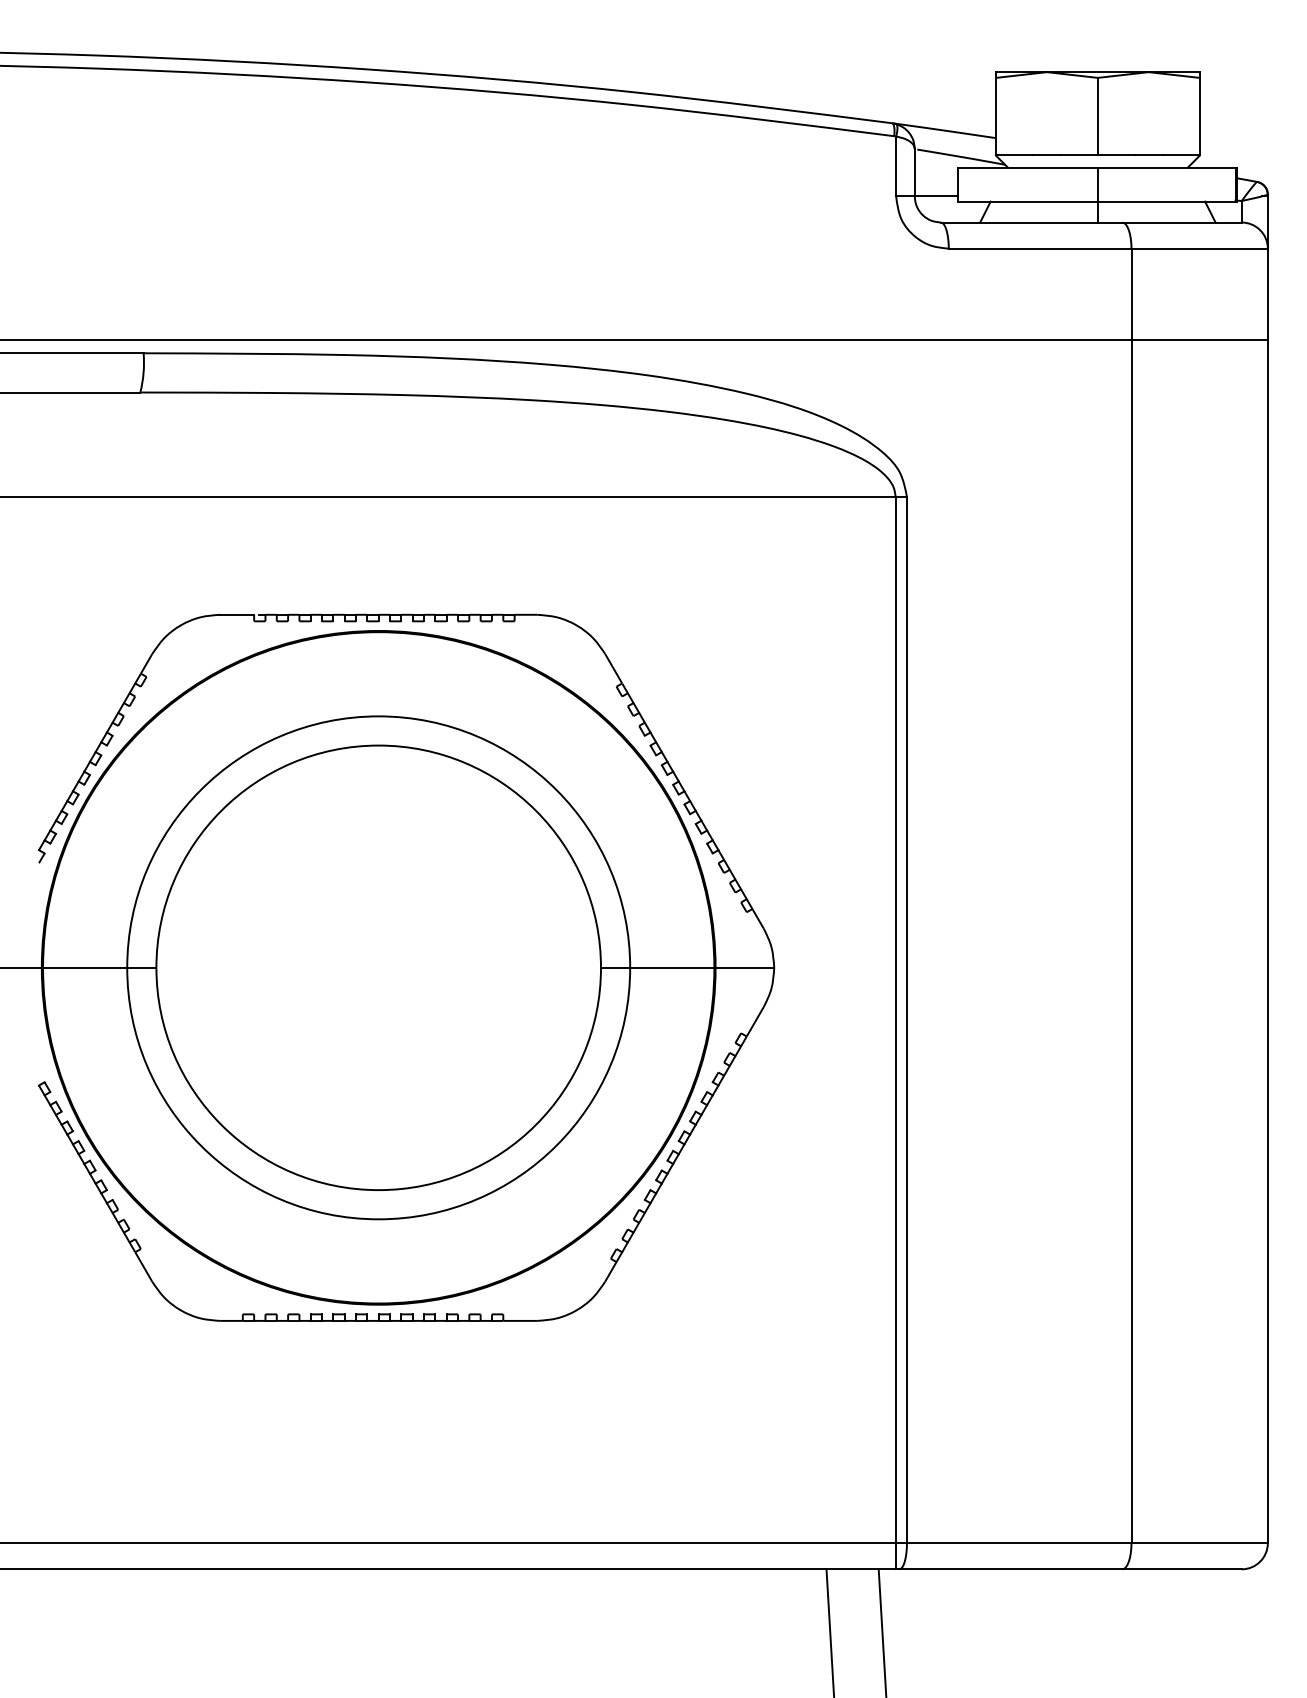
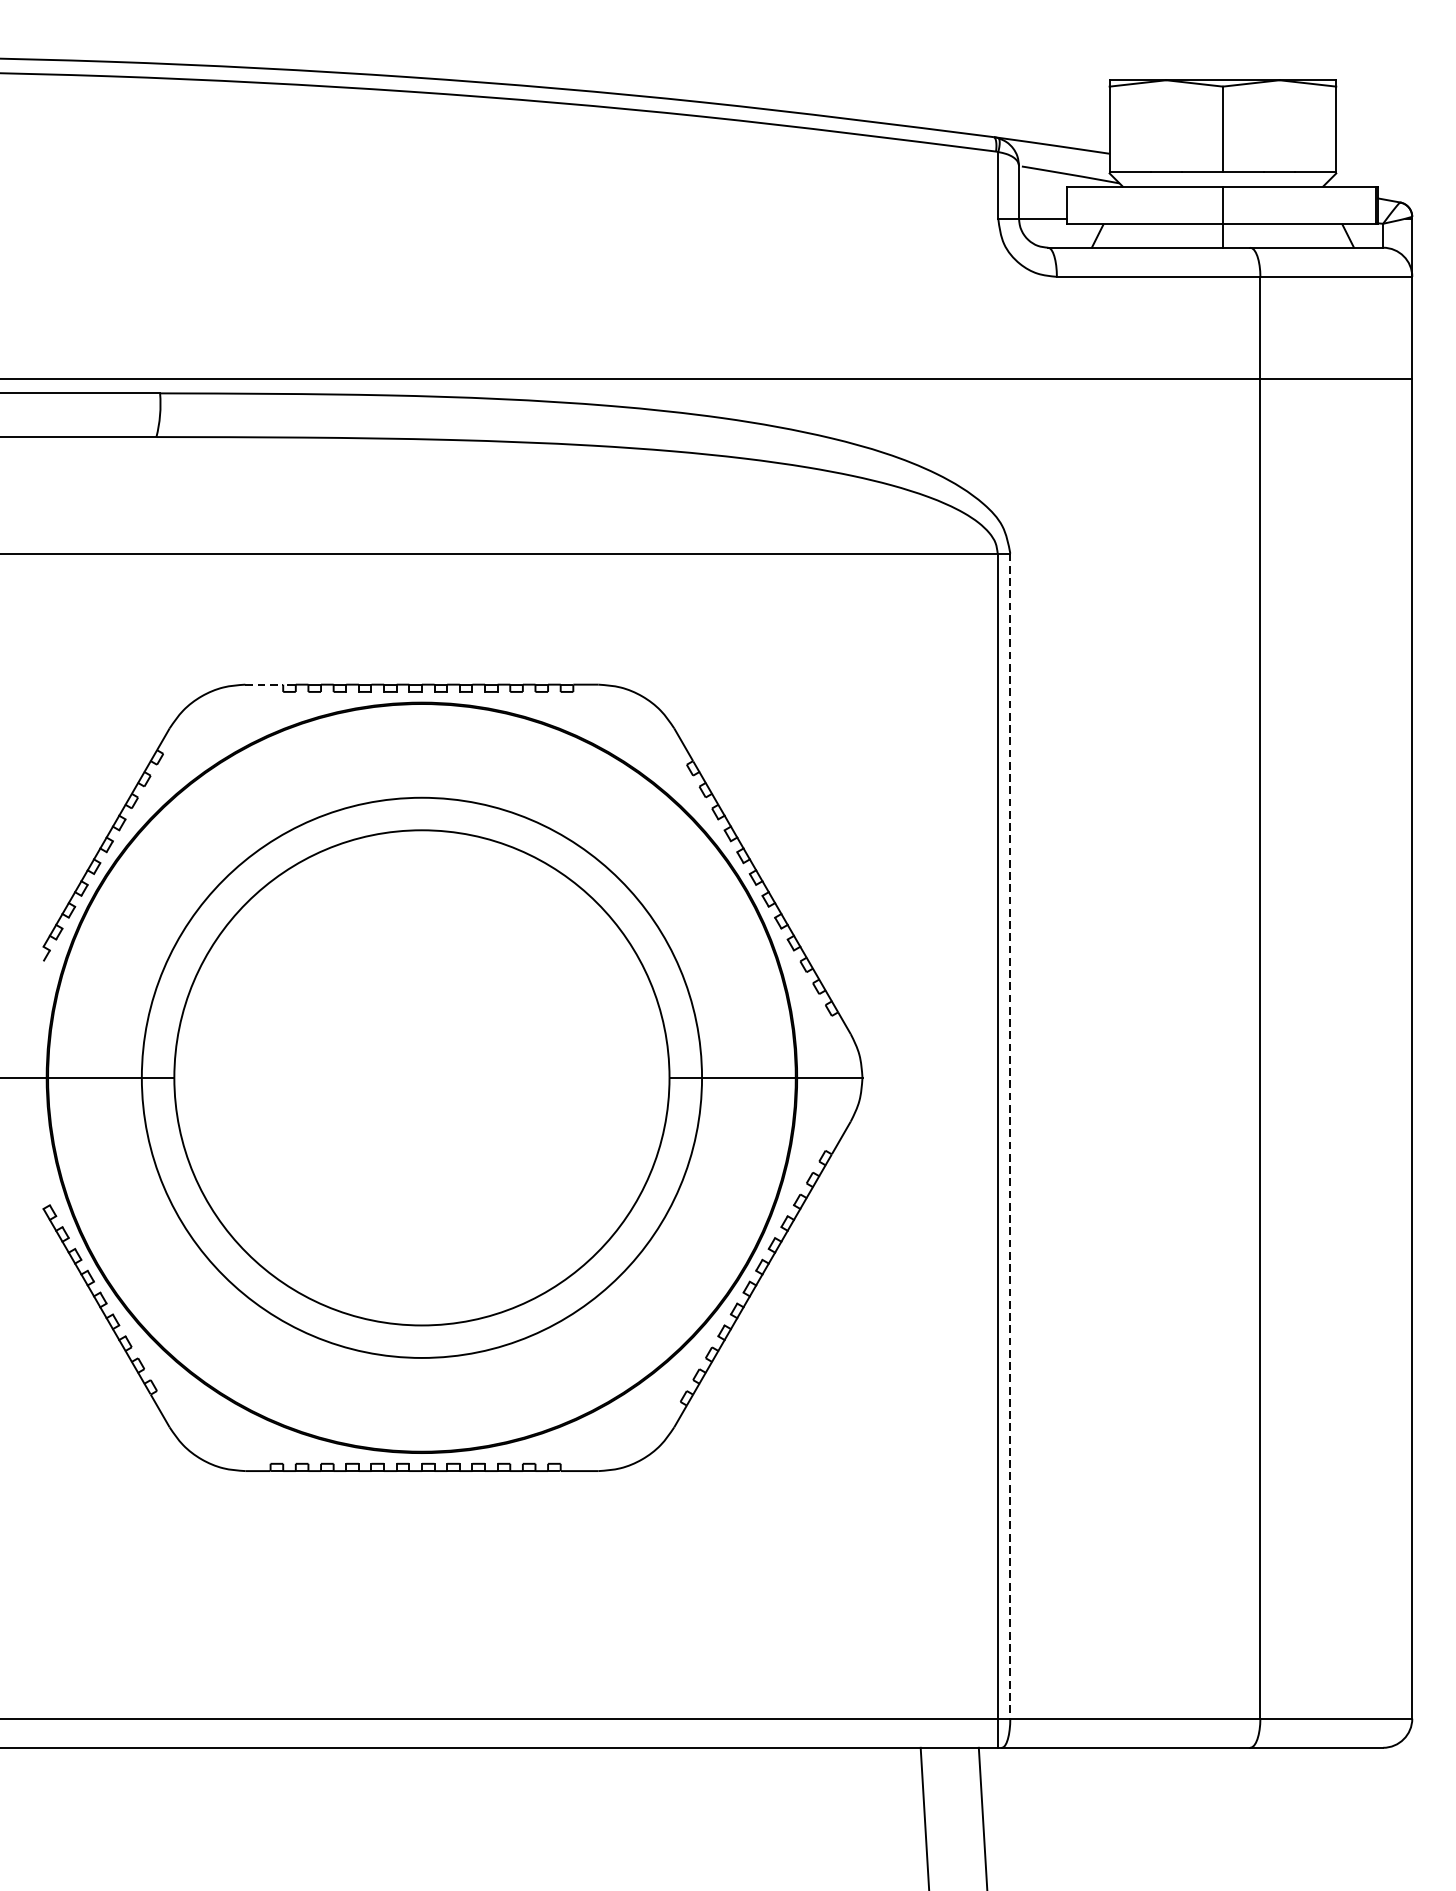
line: (237, 614) -> (264, 684), solid -> dashed
line: (906, 1020) -> (1009, 1136), solid -> dashed

